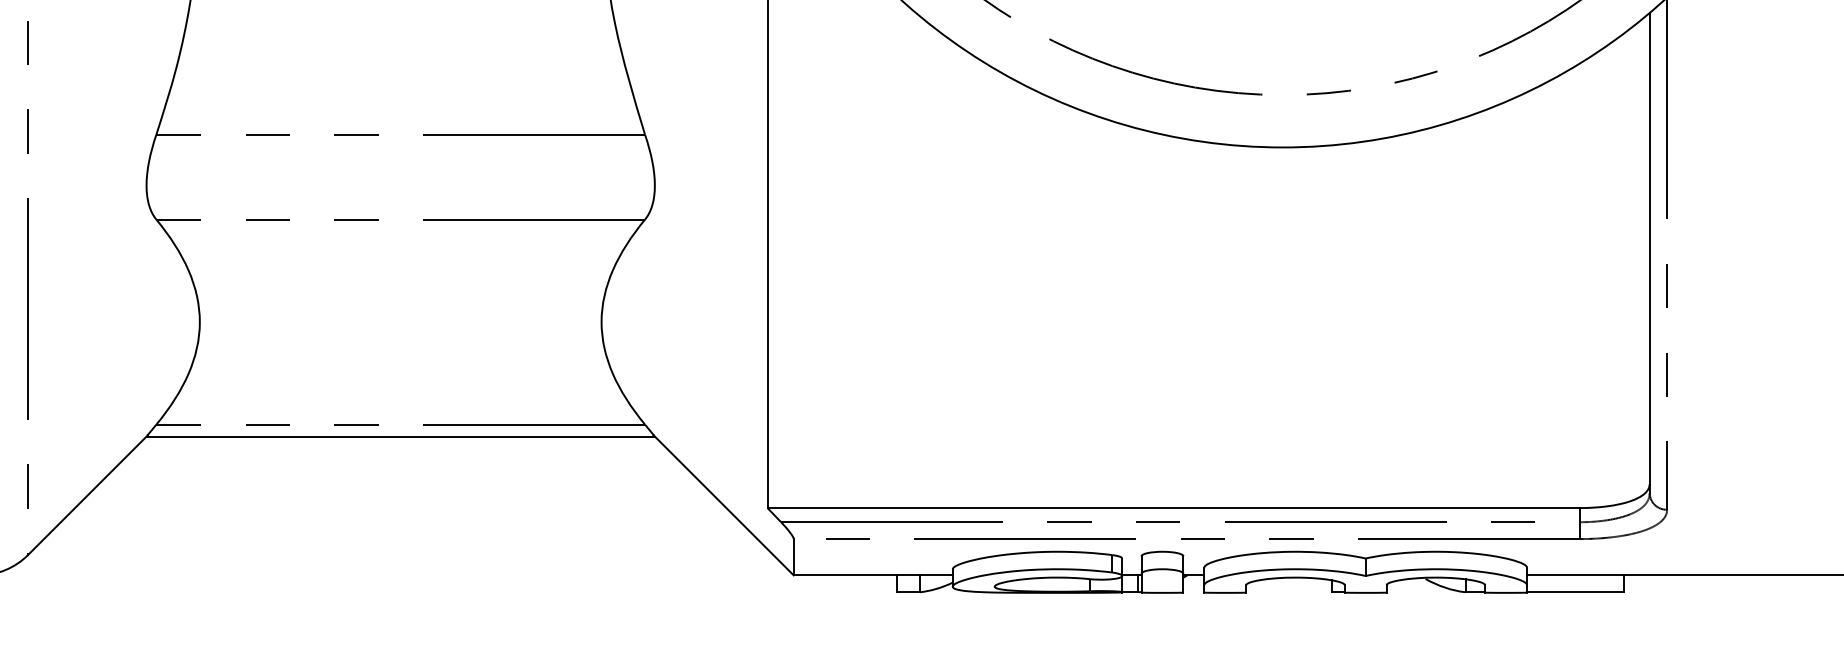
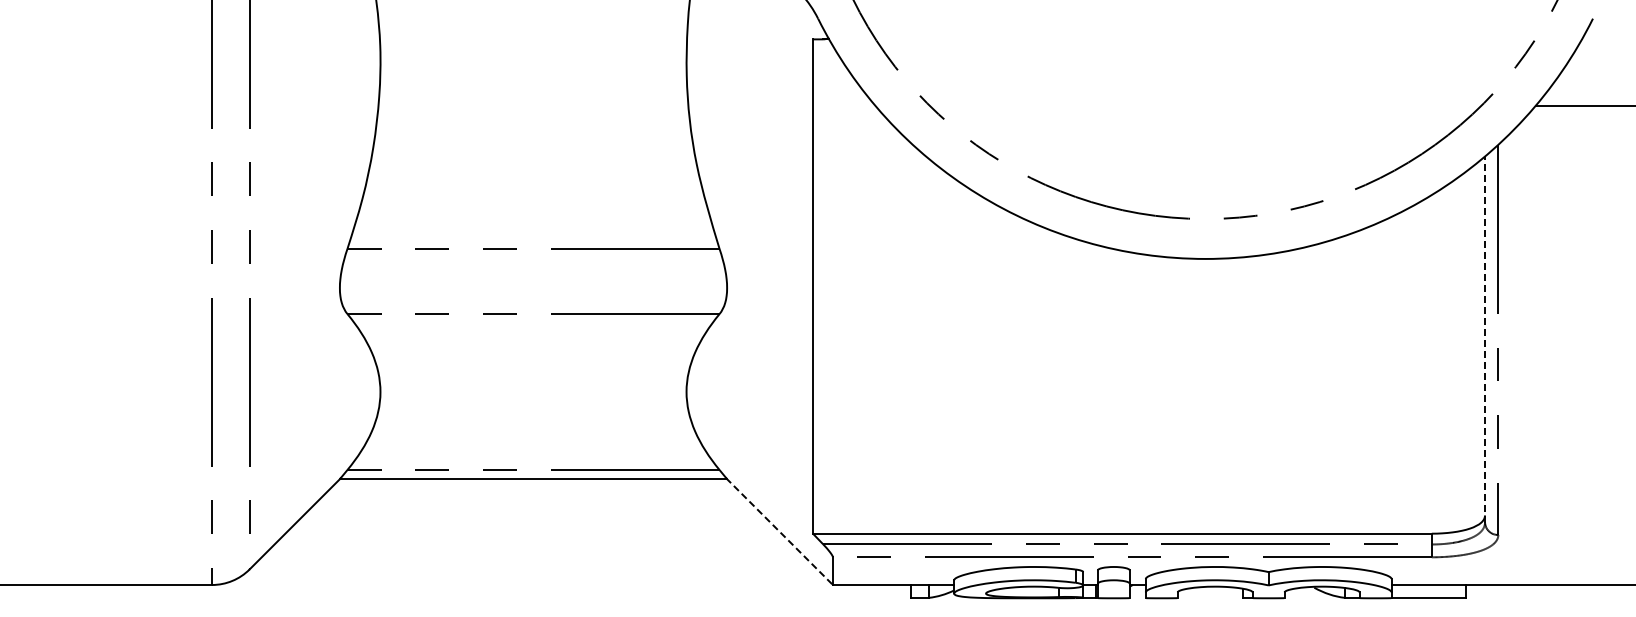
line: (1650, 253) -> (1485, 339), solid -> dashed
line: (723, 505) -> (779, 531), solid -> dashed

